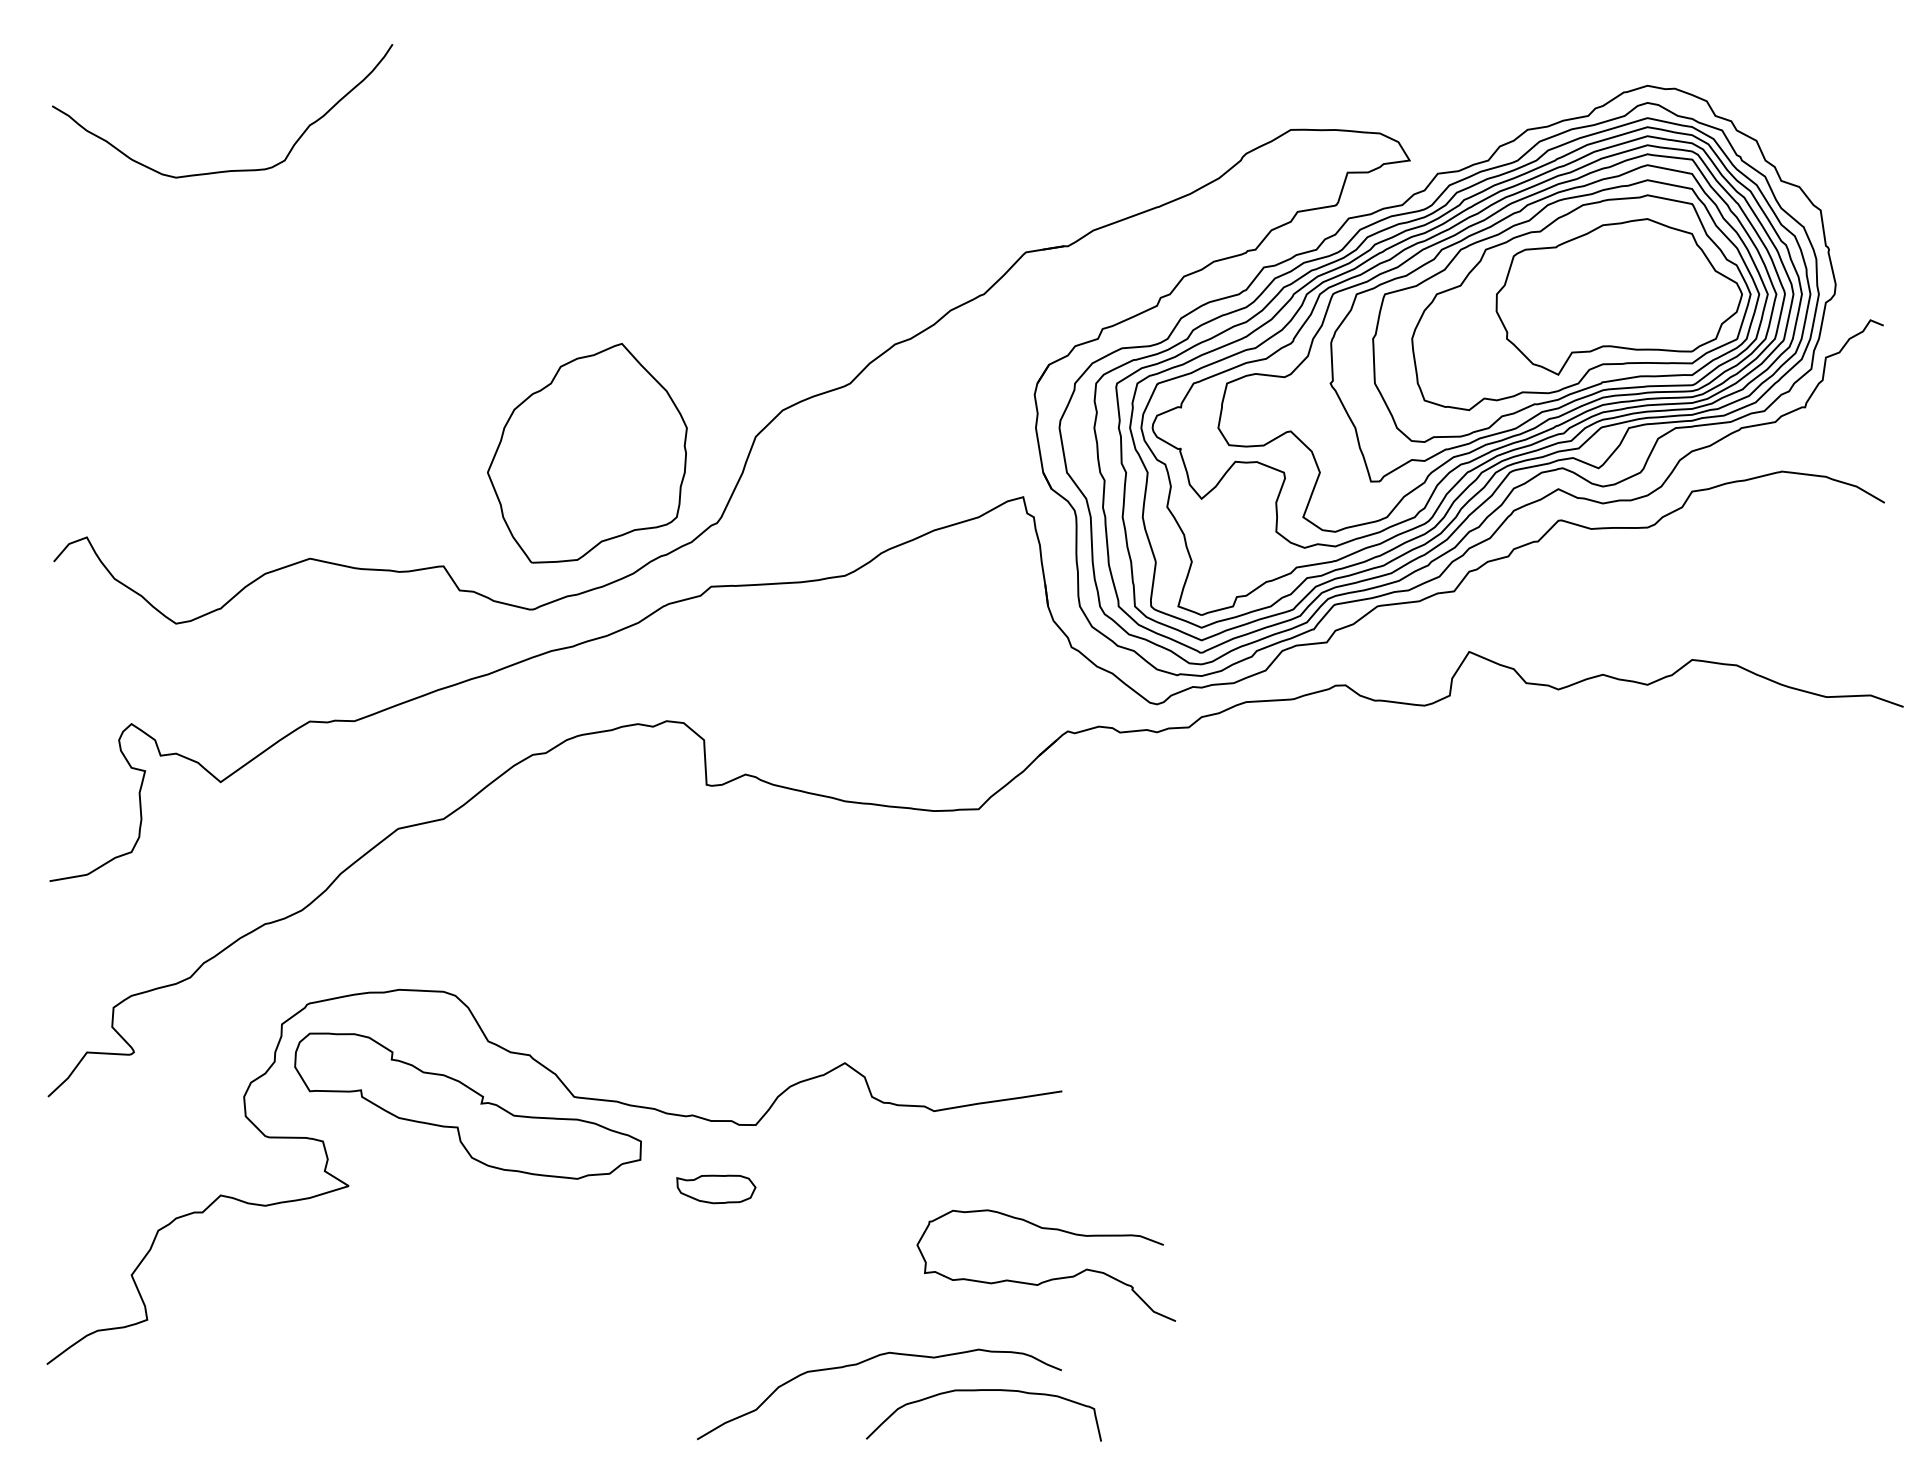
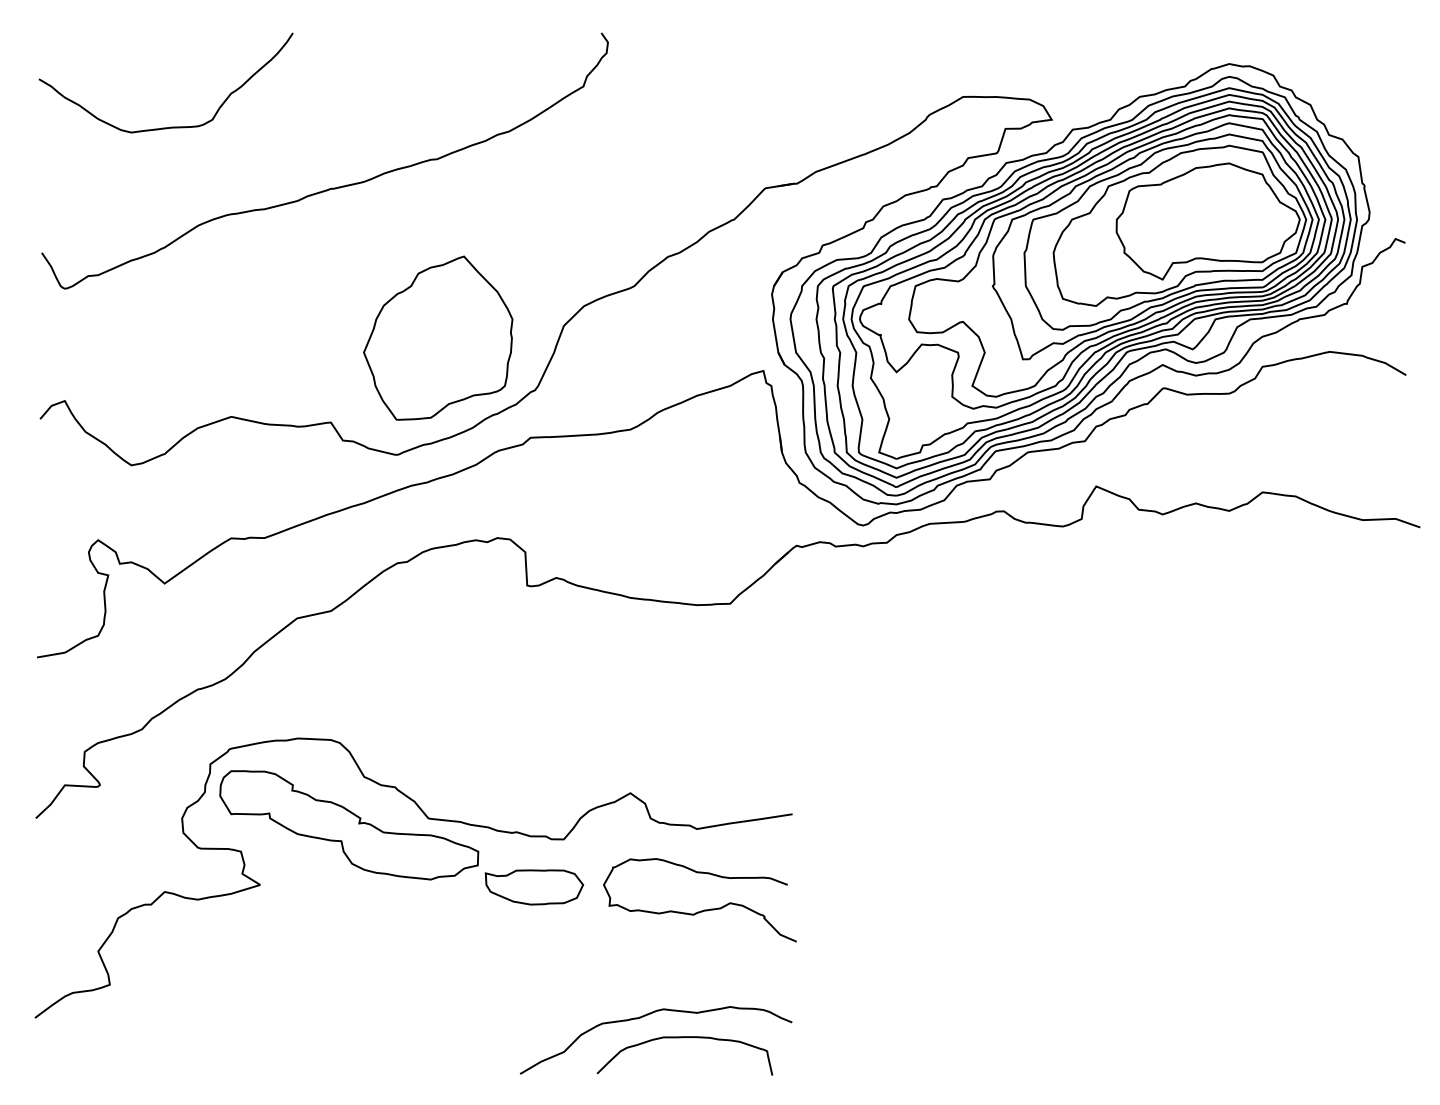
curve: (441, 252) -> (329, 188), added
part: (716, 1189) -> (534, 887), size x1.67
curve: (1051, 1278) -> (703, 909), moved
curve: (978, 1391) -> (680, 1038), moved

